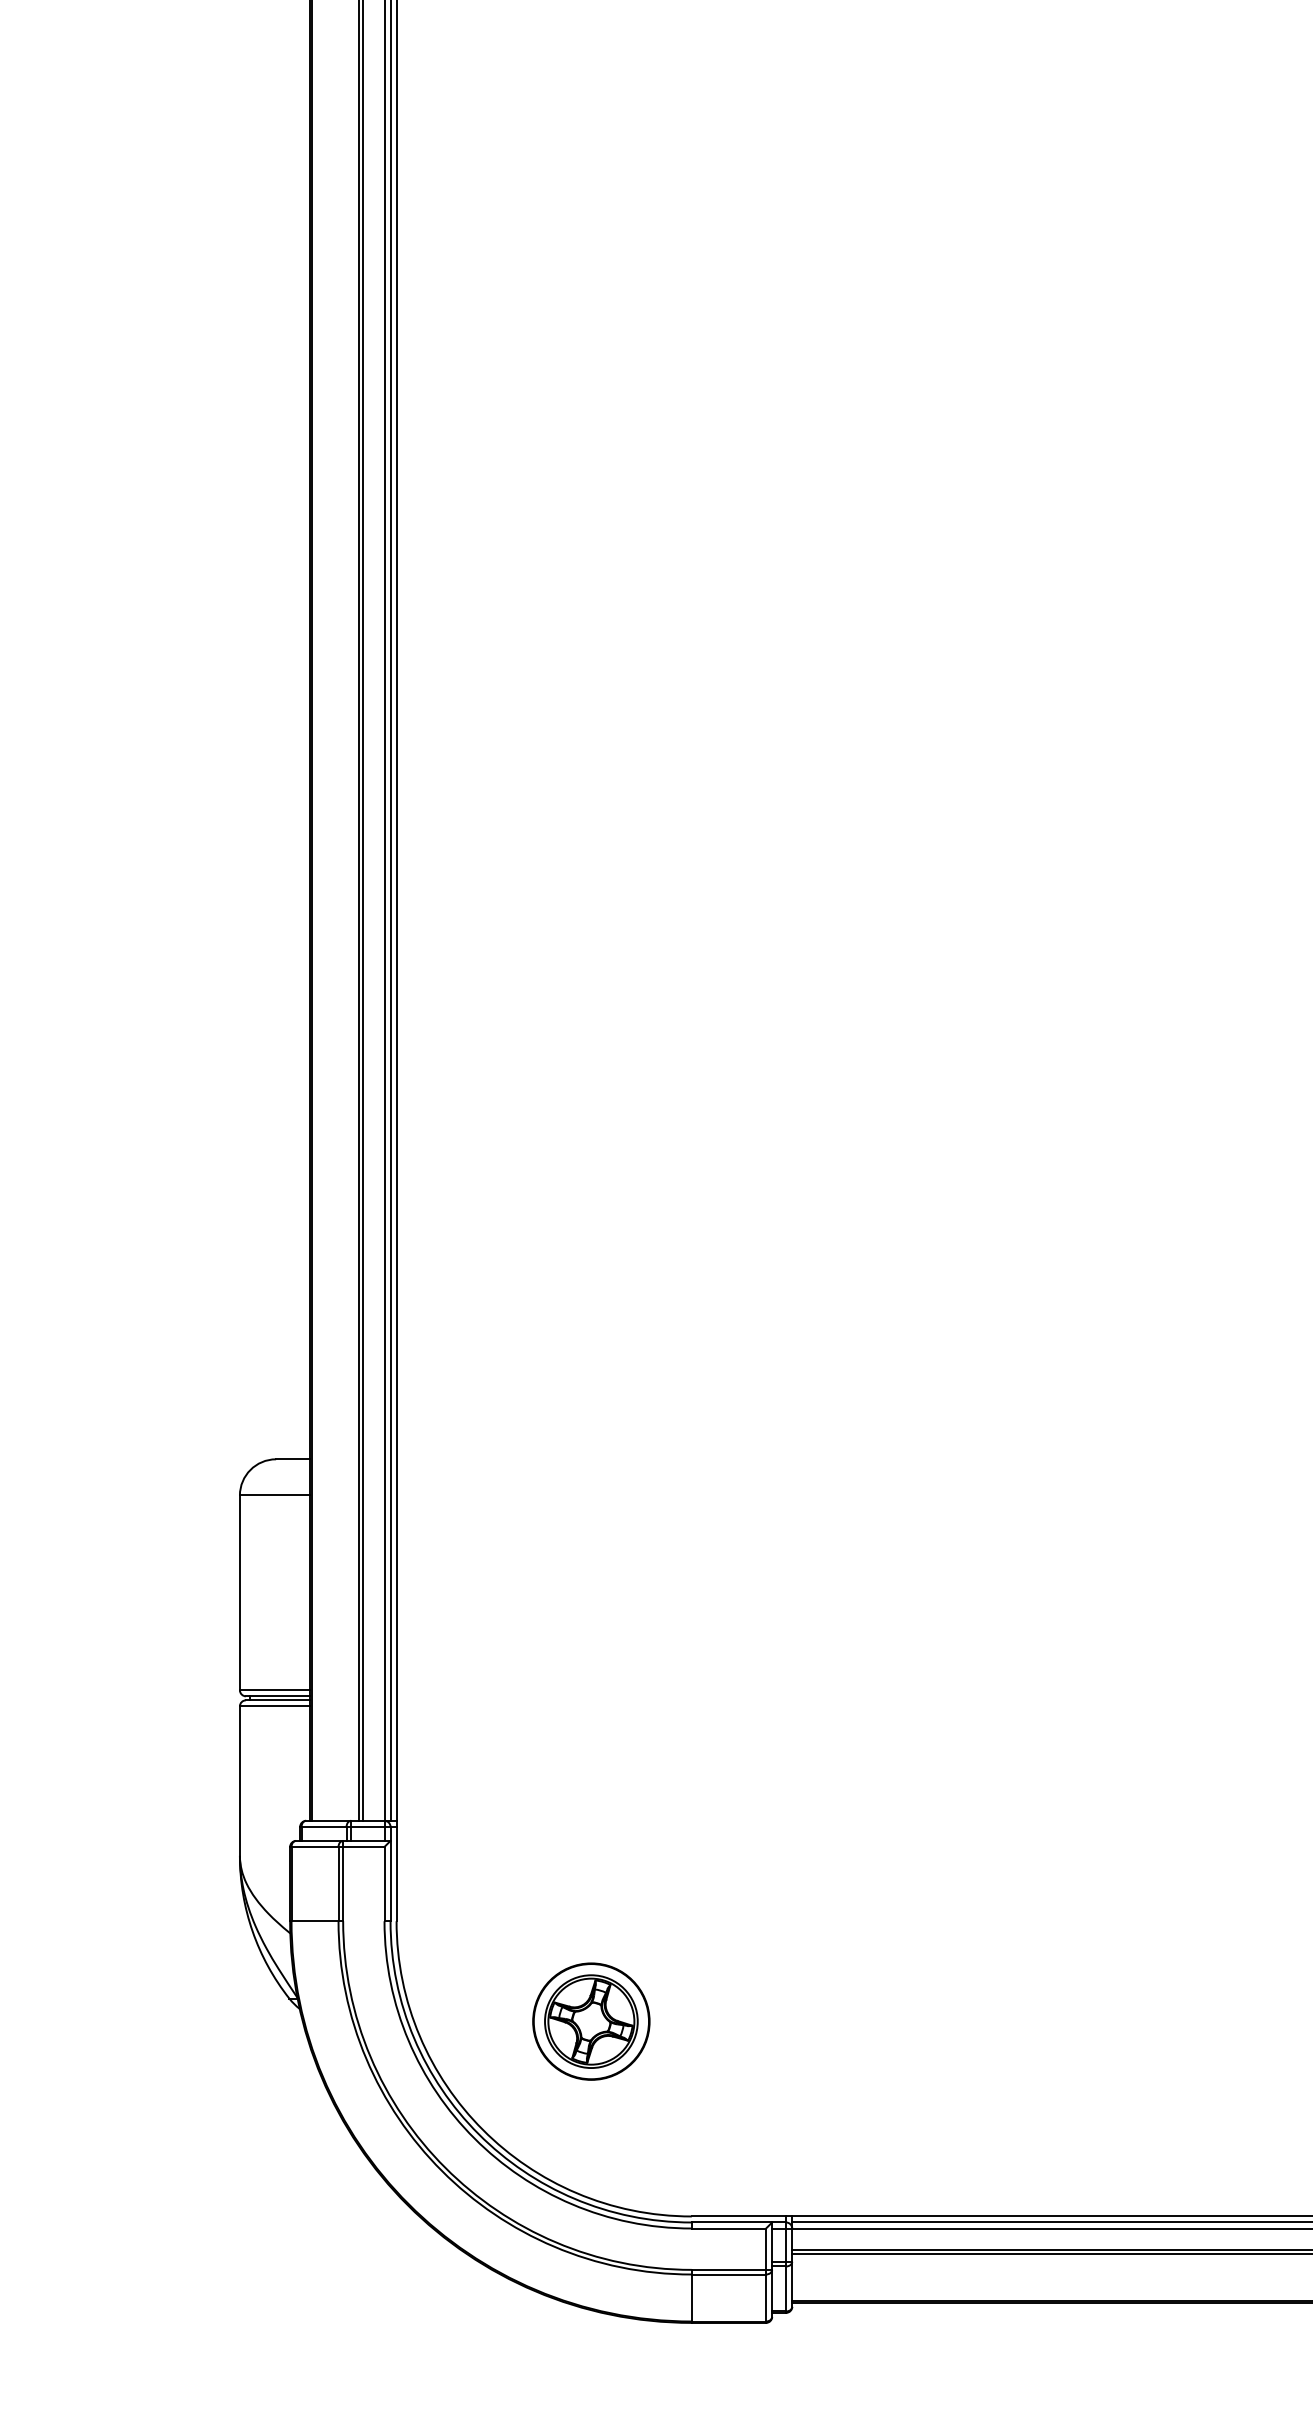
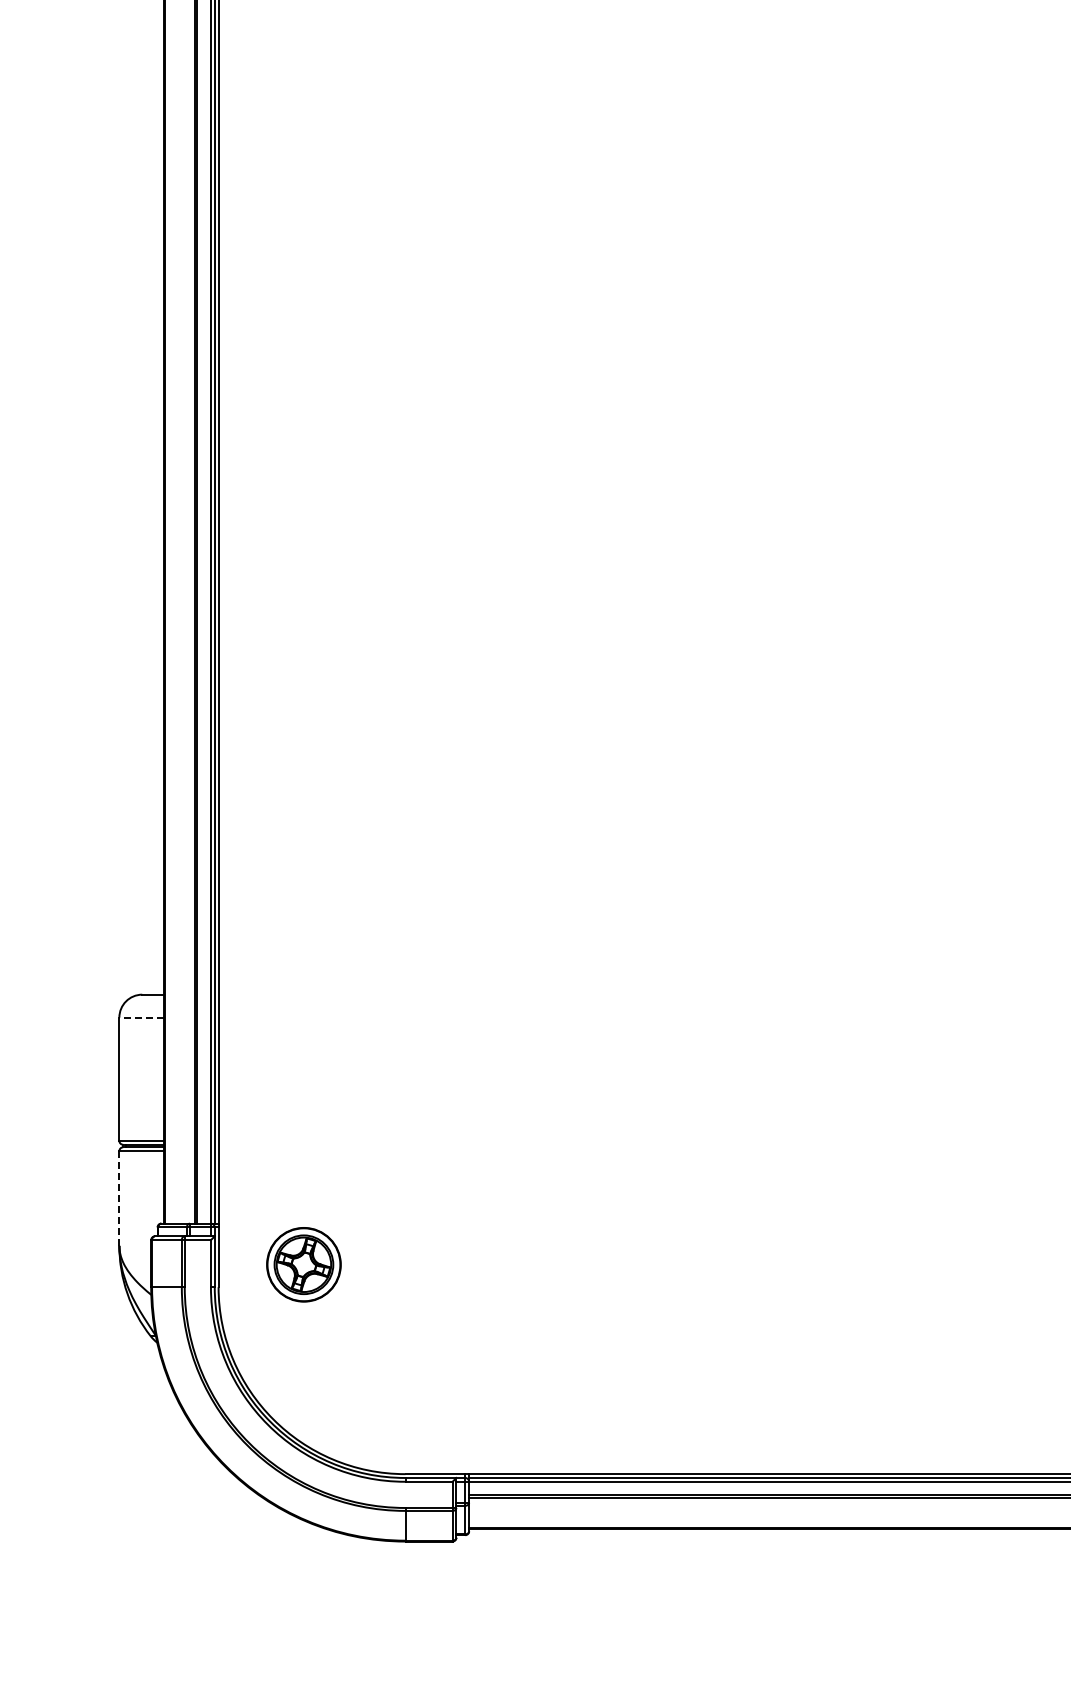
line: (274, 1495) -> (141, 1017), solid -> dashed
line: (240, 1779) -> (119, 1197), solid -> dashed
part: (590, 2021) -> (303, 1264), moved

